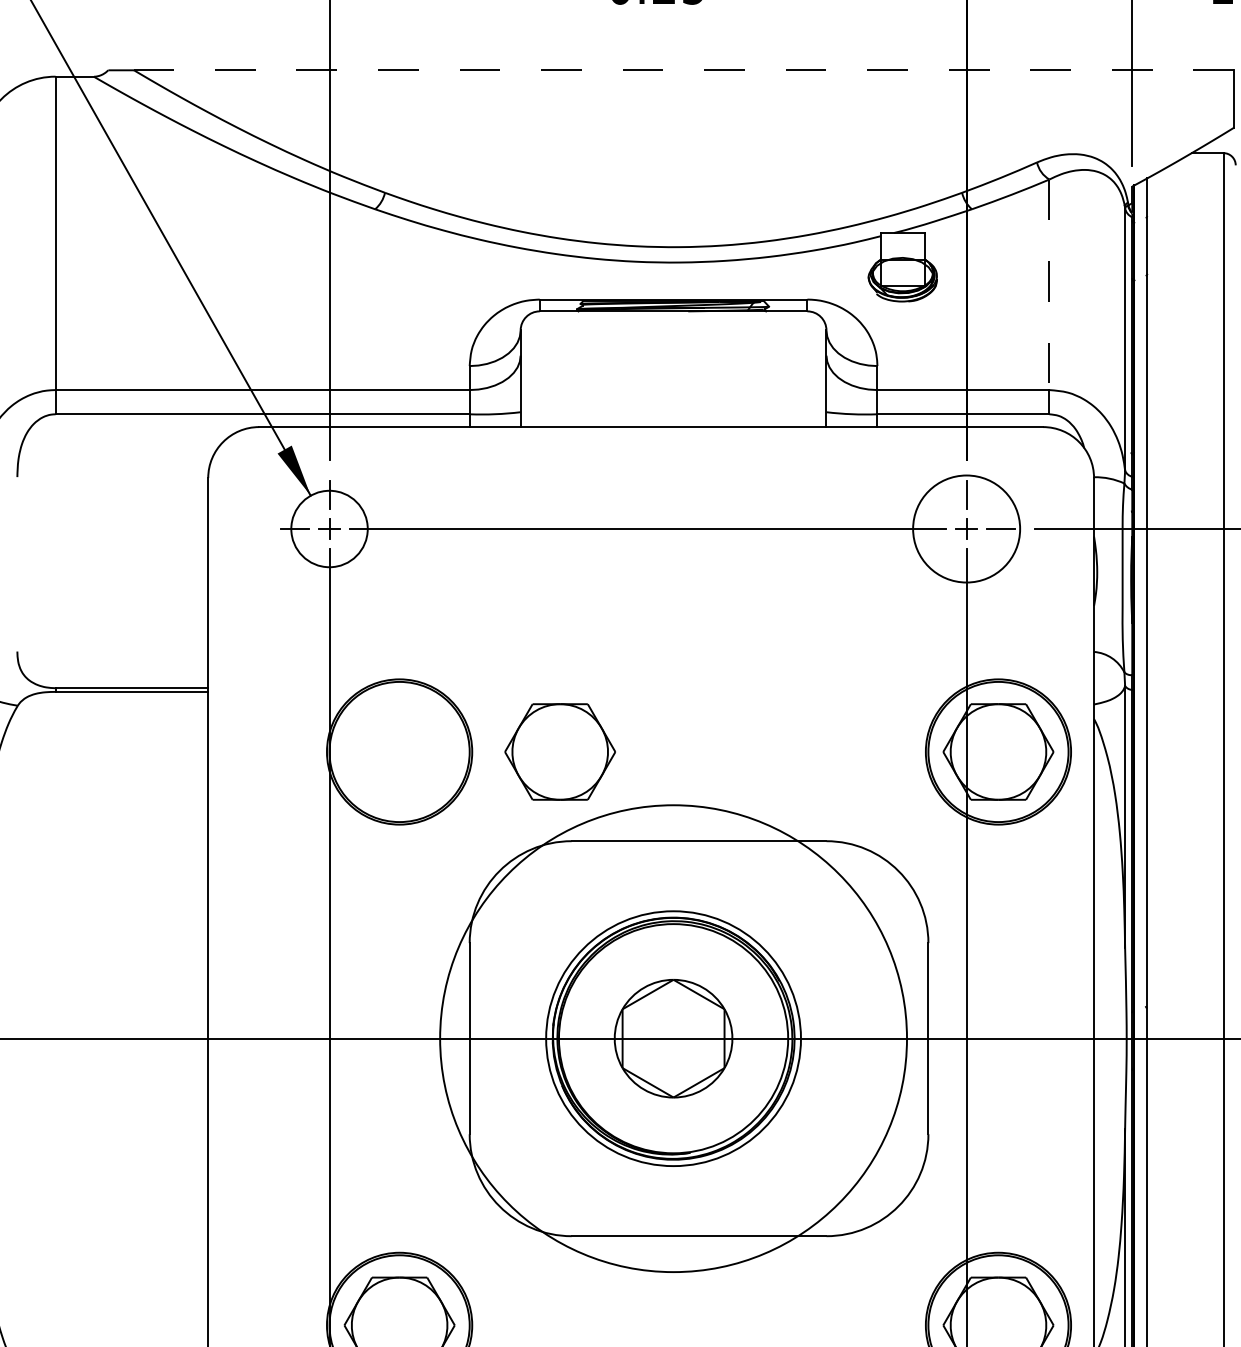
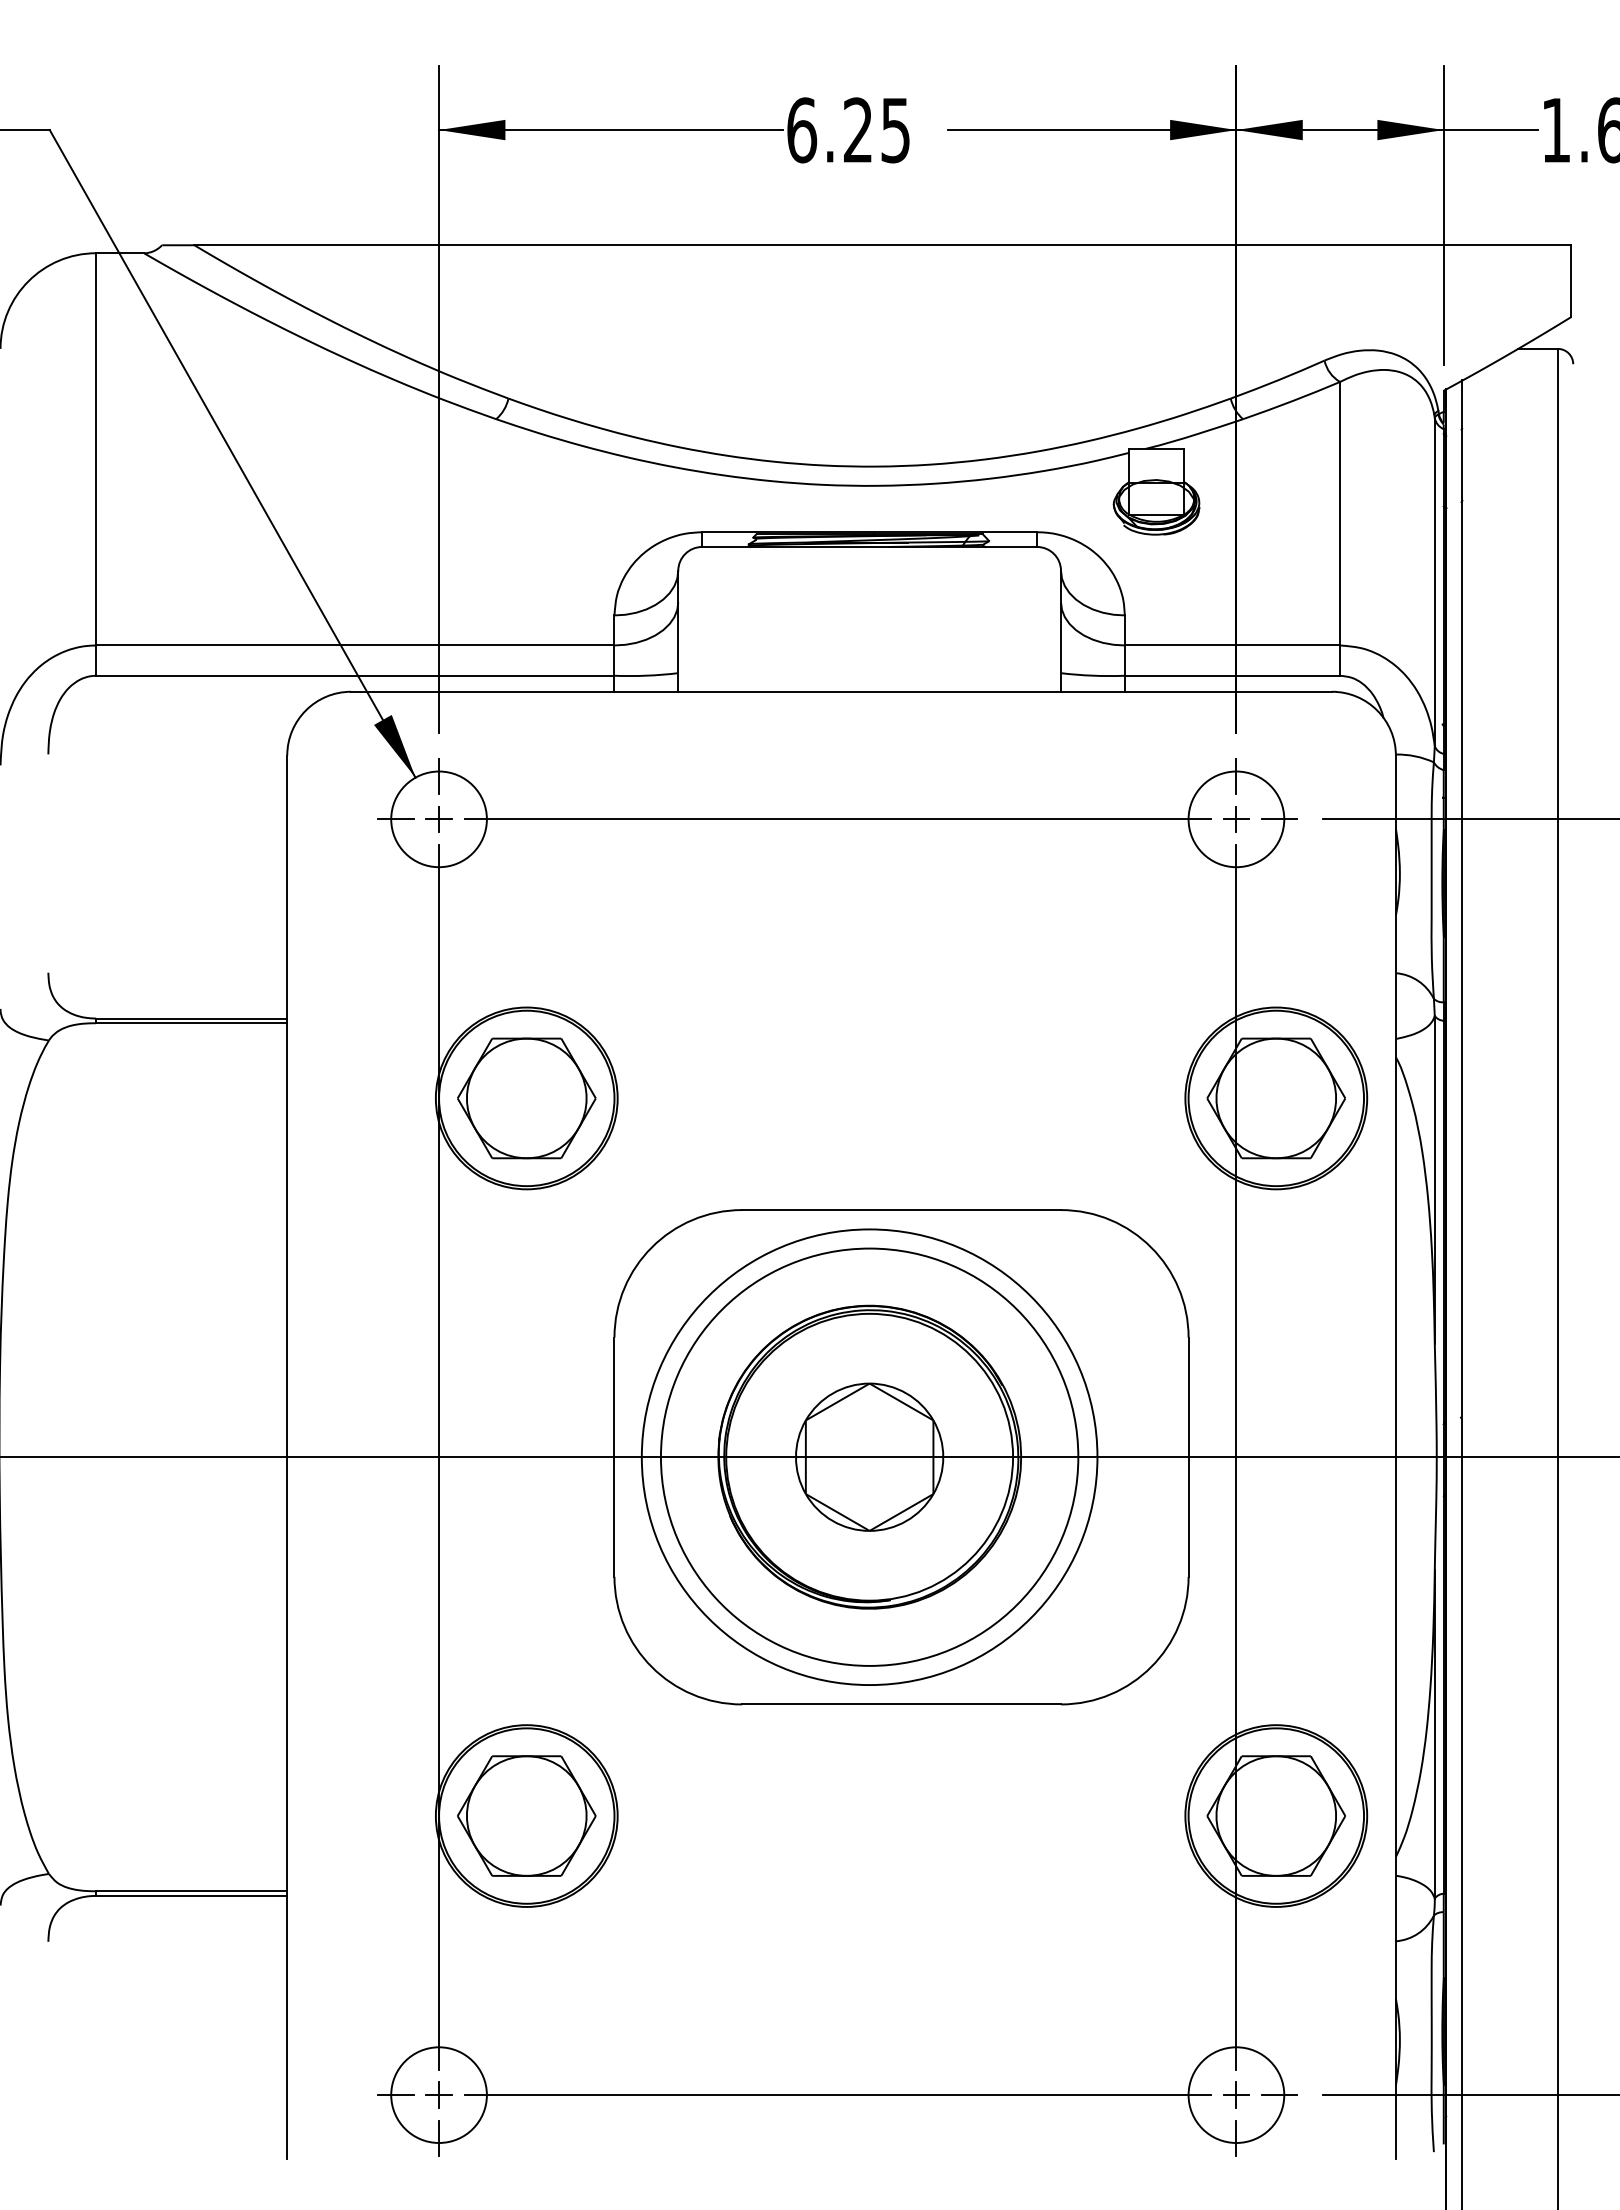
line: (683, 70) -> (882, 245), dashed -> solid
line: (1049, 284) -> (1340, 513), dashed -> solid
circle: (966, 529) -> (1236, 819), size x0.71
part: (559, 752) -> (526, 1098), moved
circle: (673, 1038) -> (869, 1456), size x0.71
circle: (673, 1038) -> (869, 1457), size x1.43

